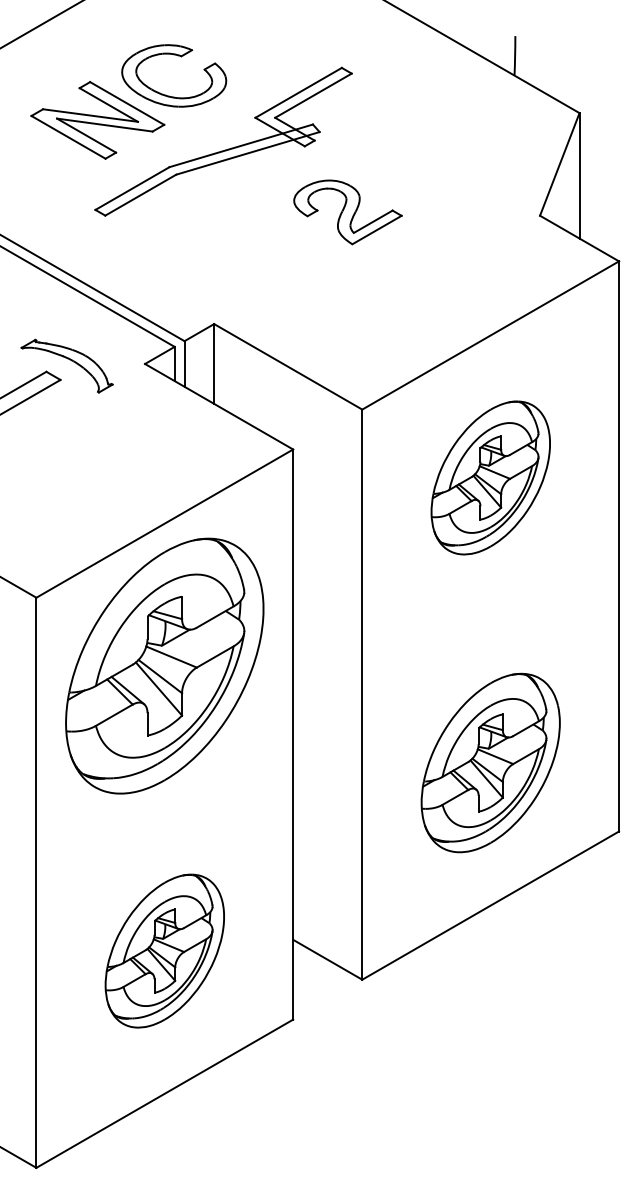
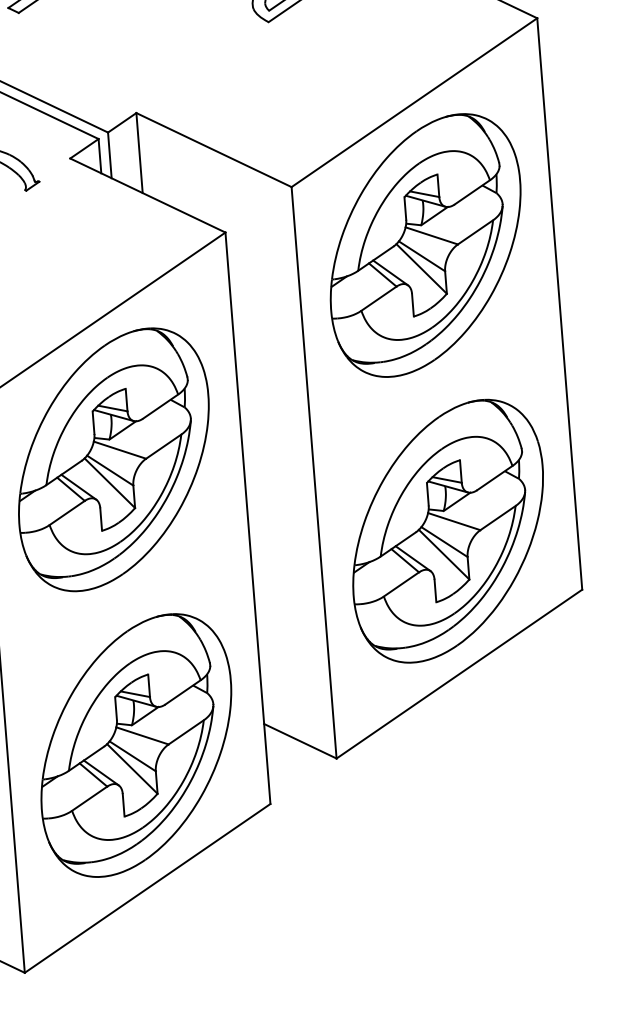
part: (490, 477) -> (425, 245), size x1.67
part: (490, 762) -> (447, 530), size x1.43
part: (164, 950) -> (136, 744), size x1.67

